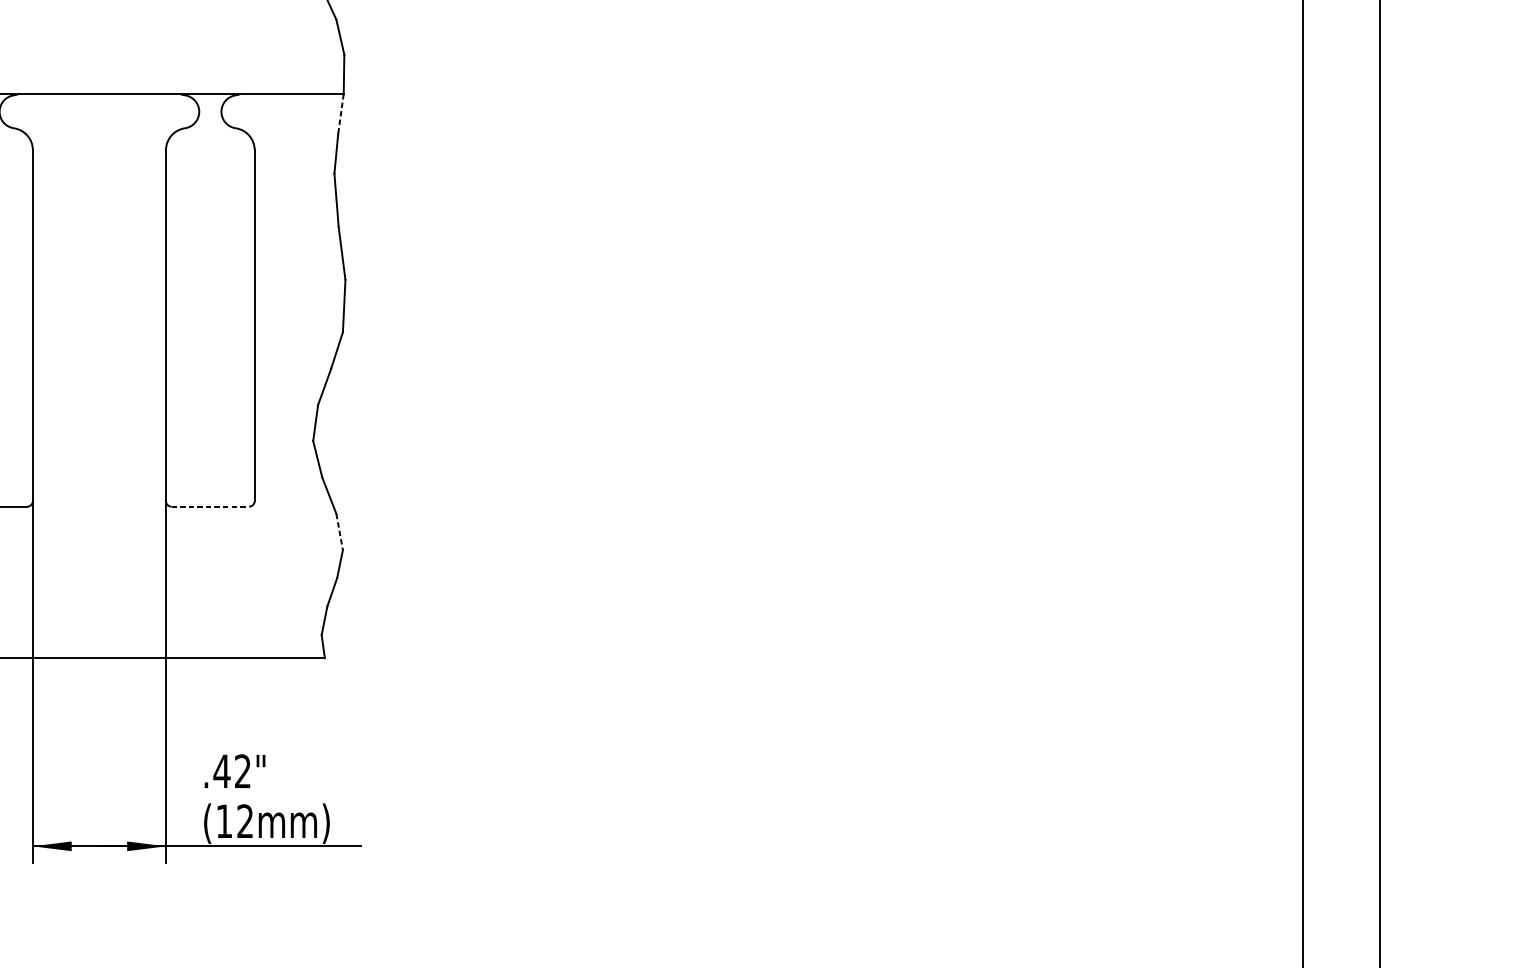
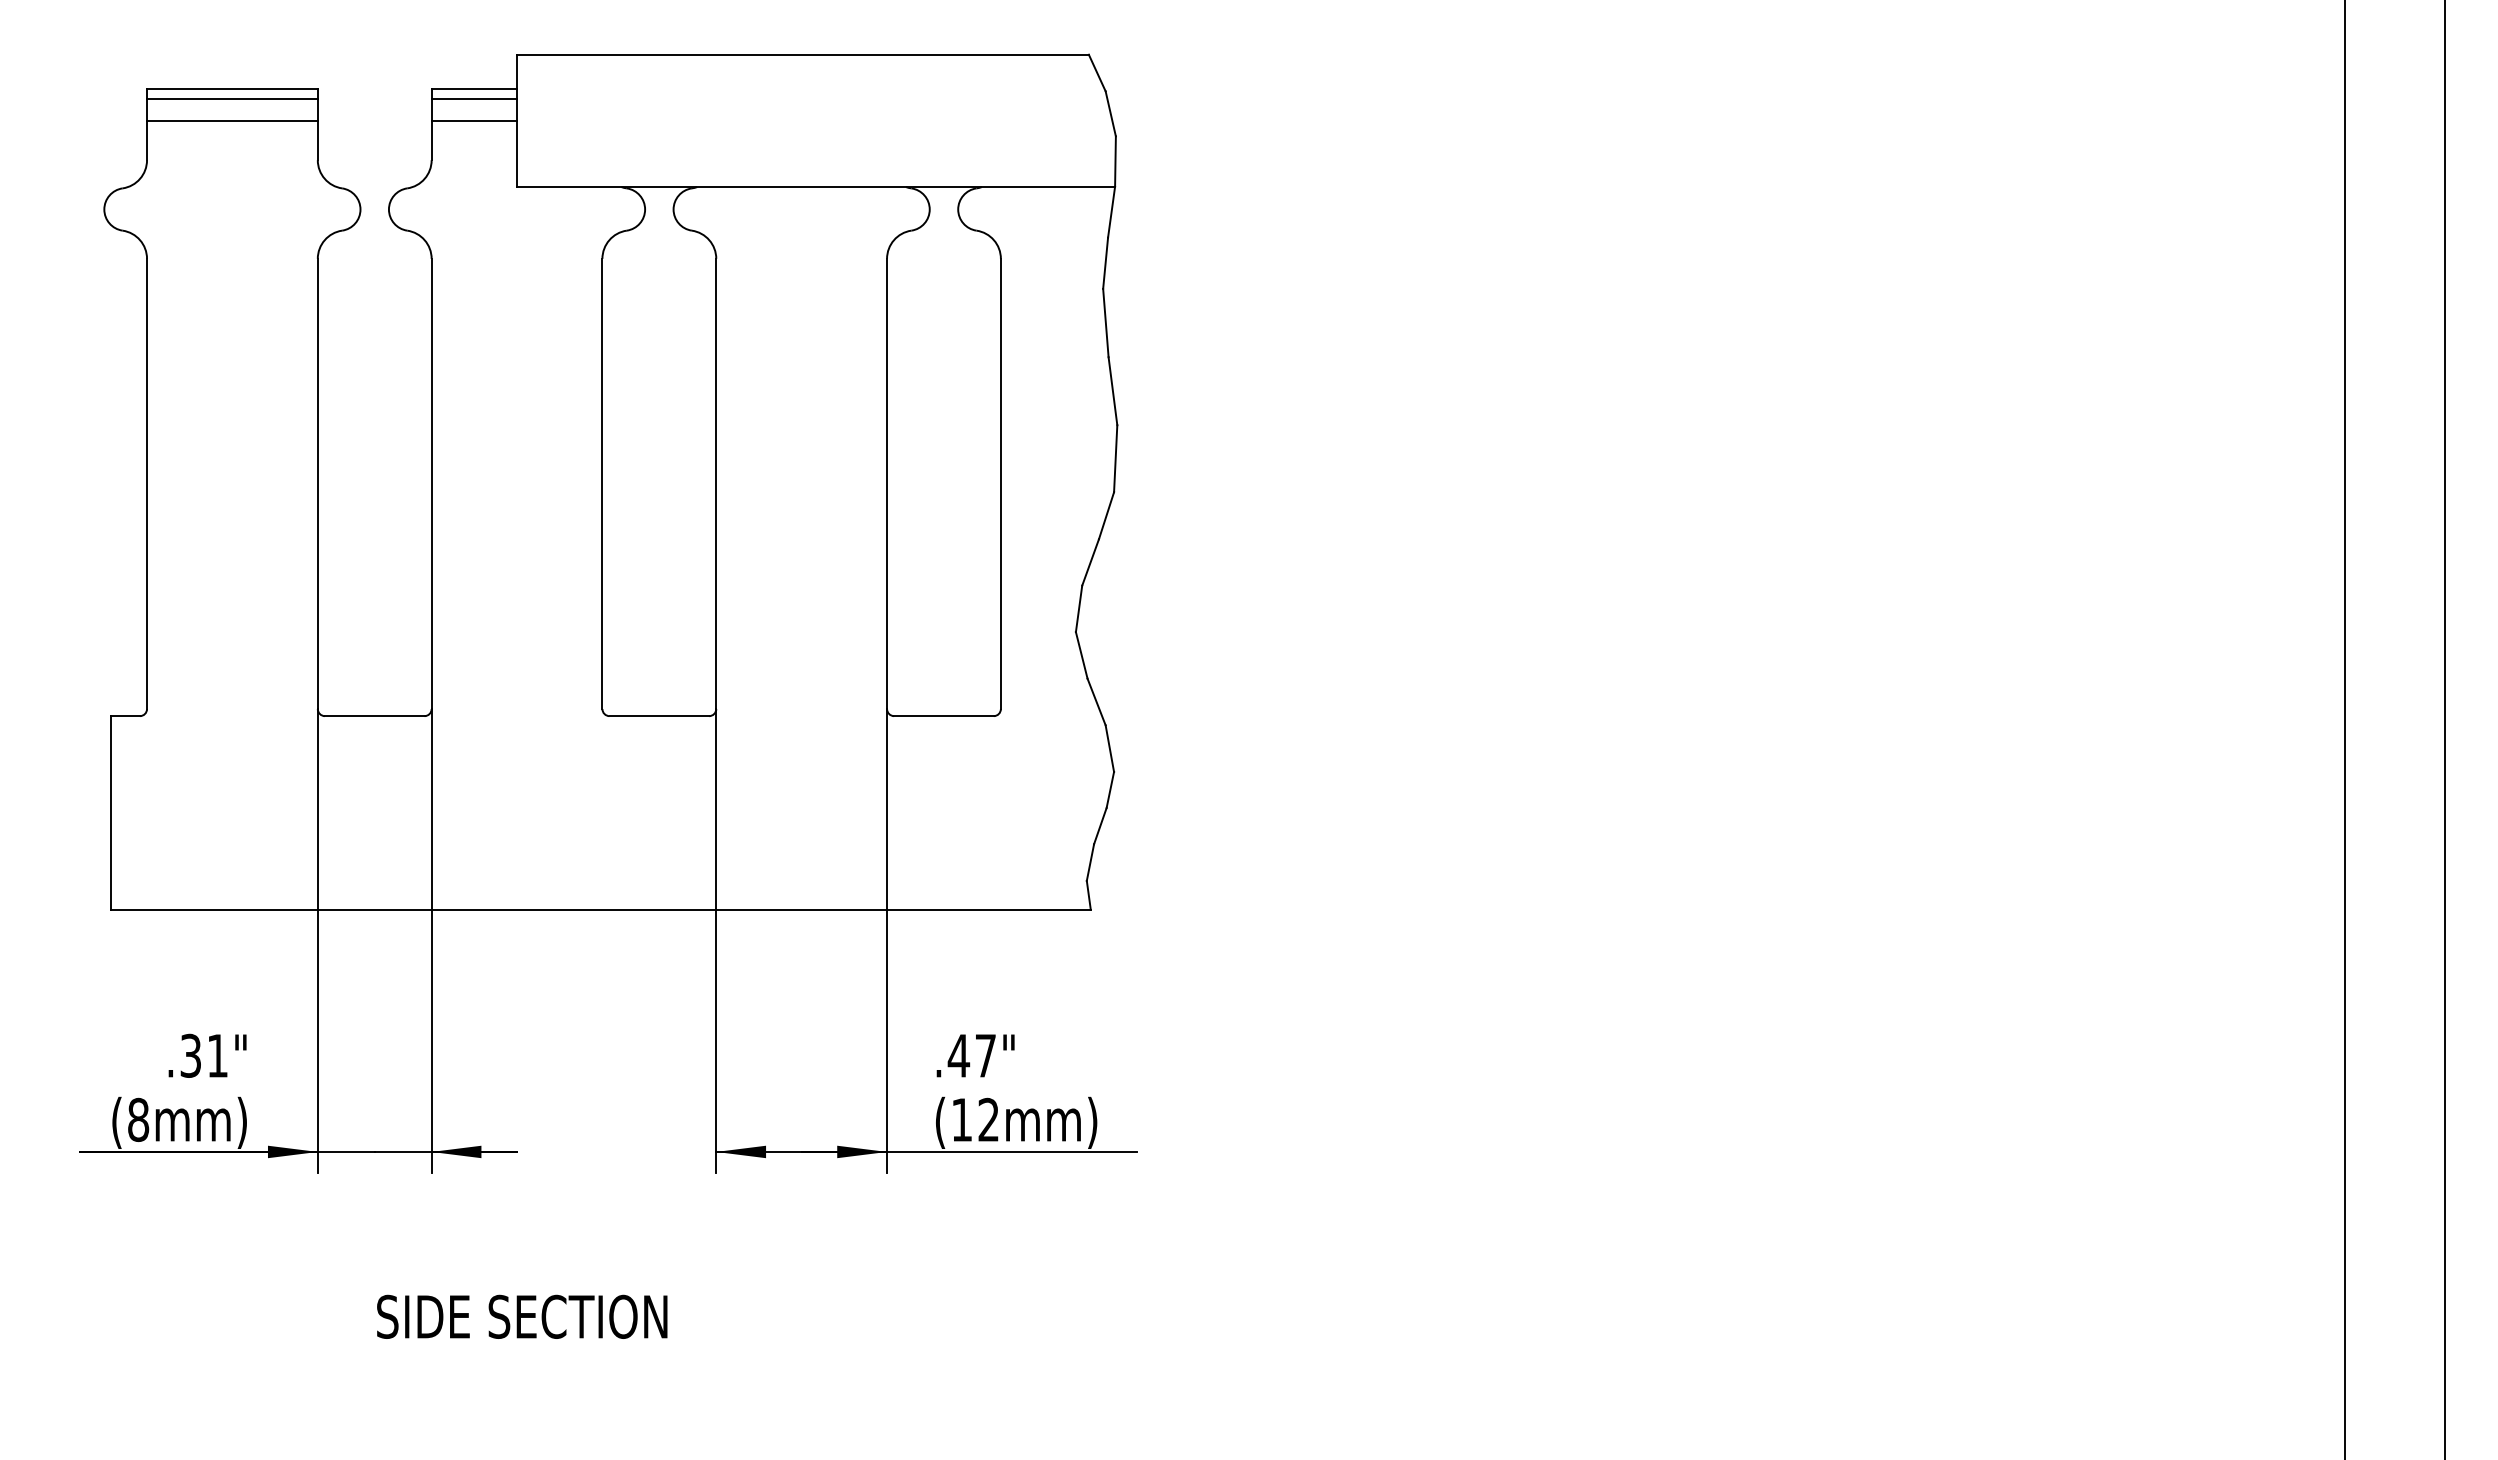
line: (340, 114) -> (1111, 212), dashed -> solid
line: (209, 506) -> (943, 716), dashed -> solid
line: (339, 531) -> (1109, 748), dashed -> solid
text: (242, 771) -> (985, 1055), .42" -> .47"

